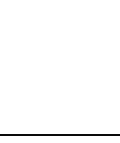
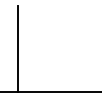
line: (14, 71) -> (17, 48), added

